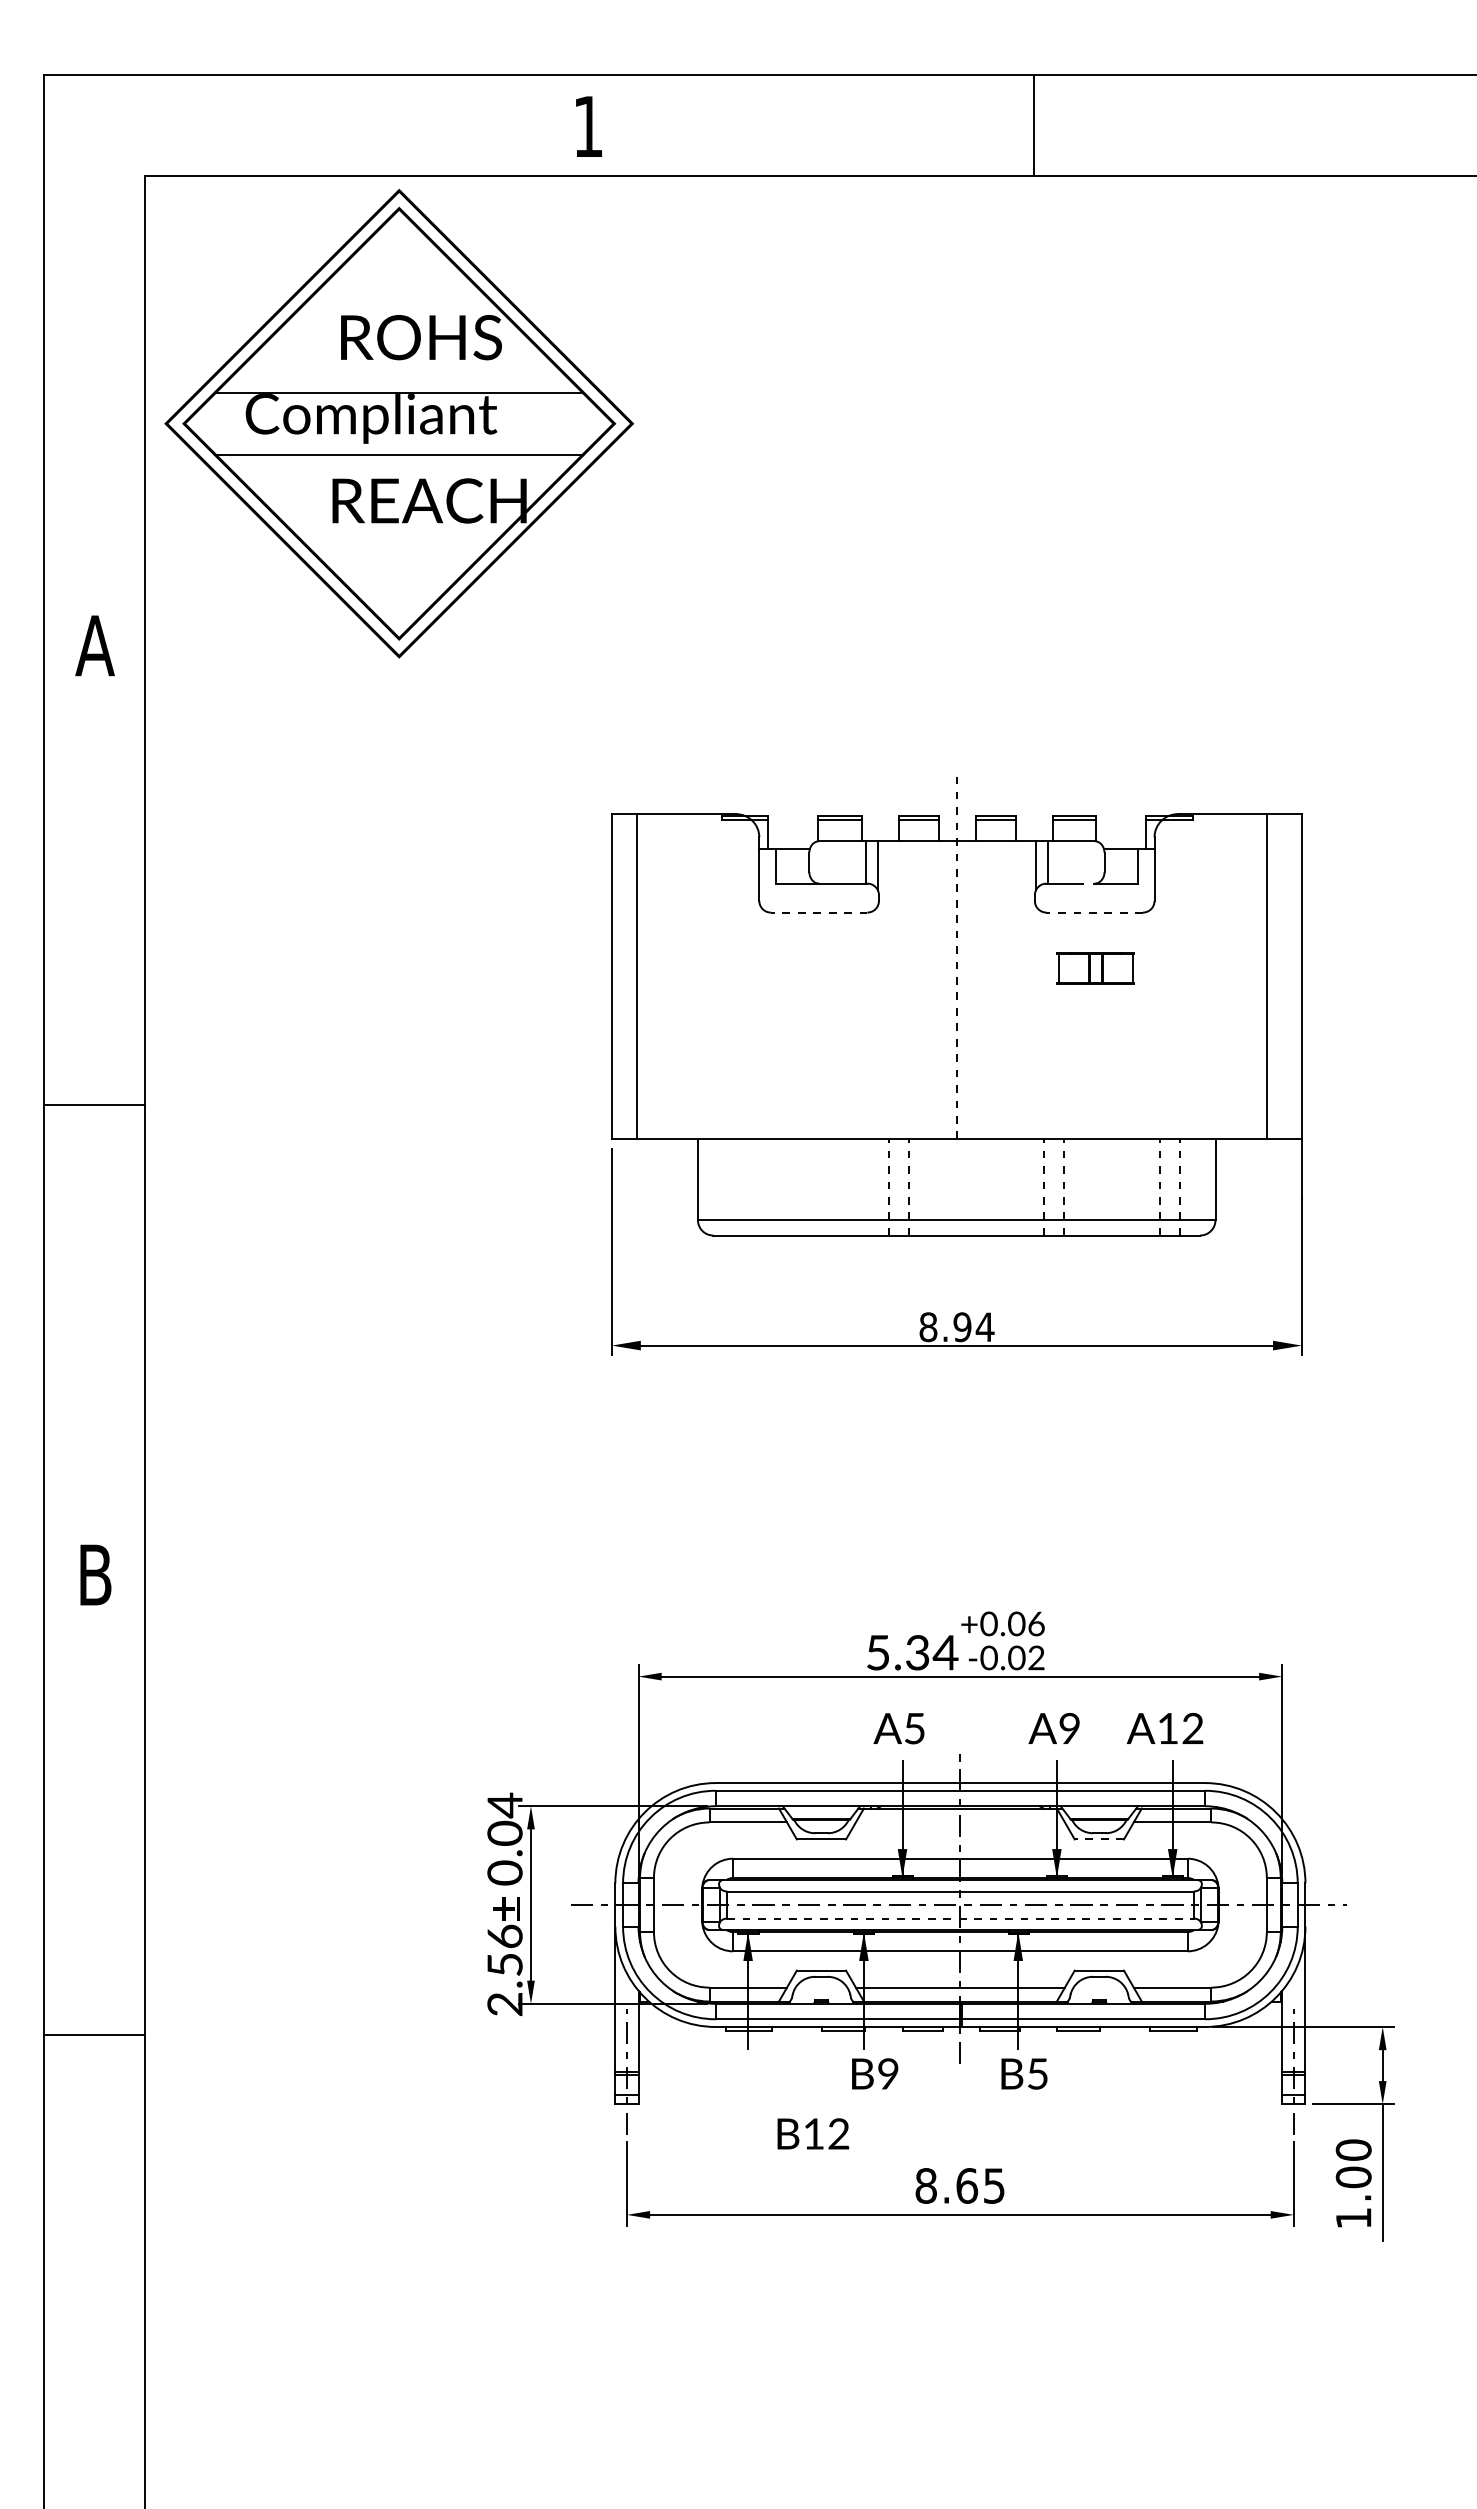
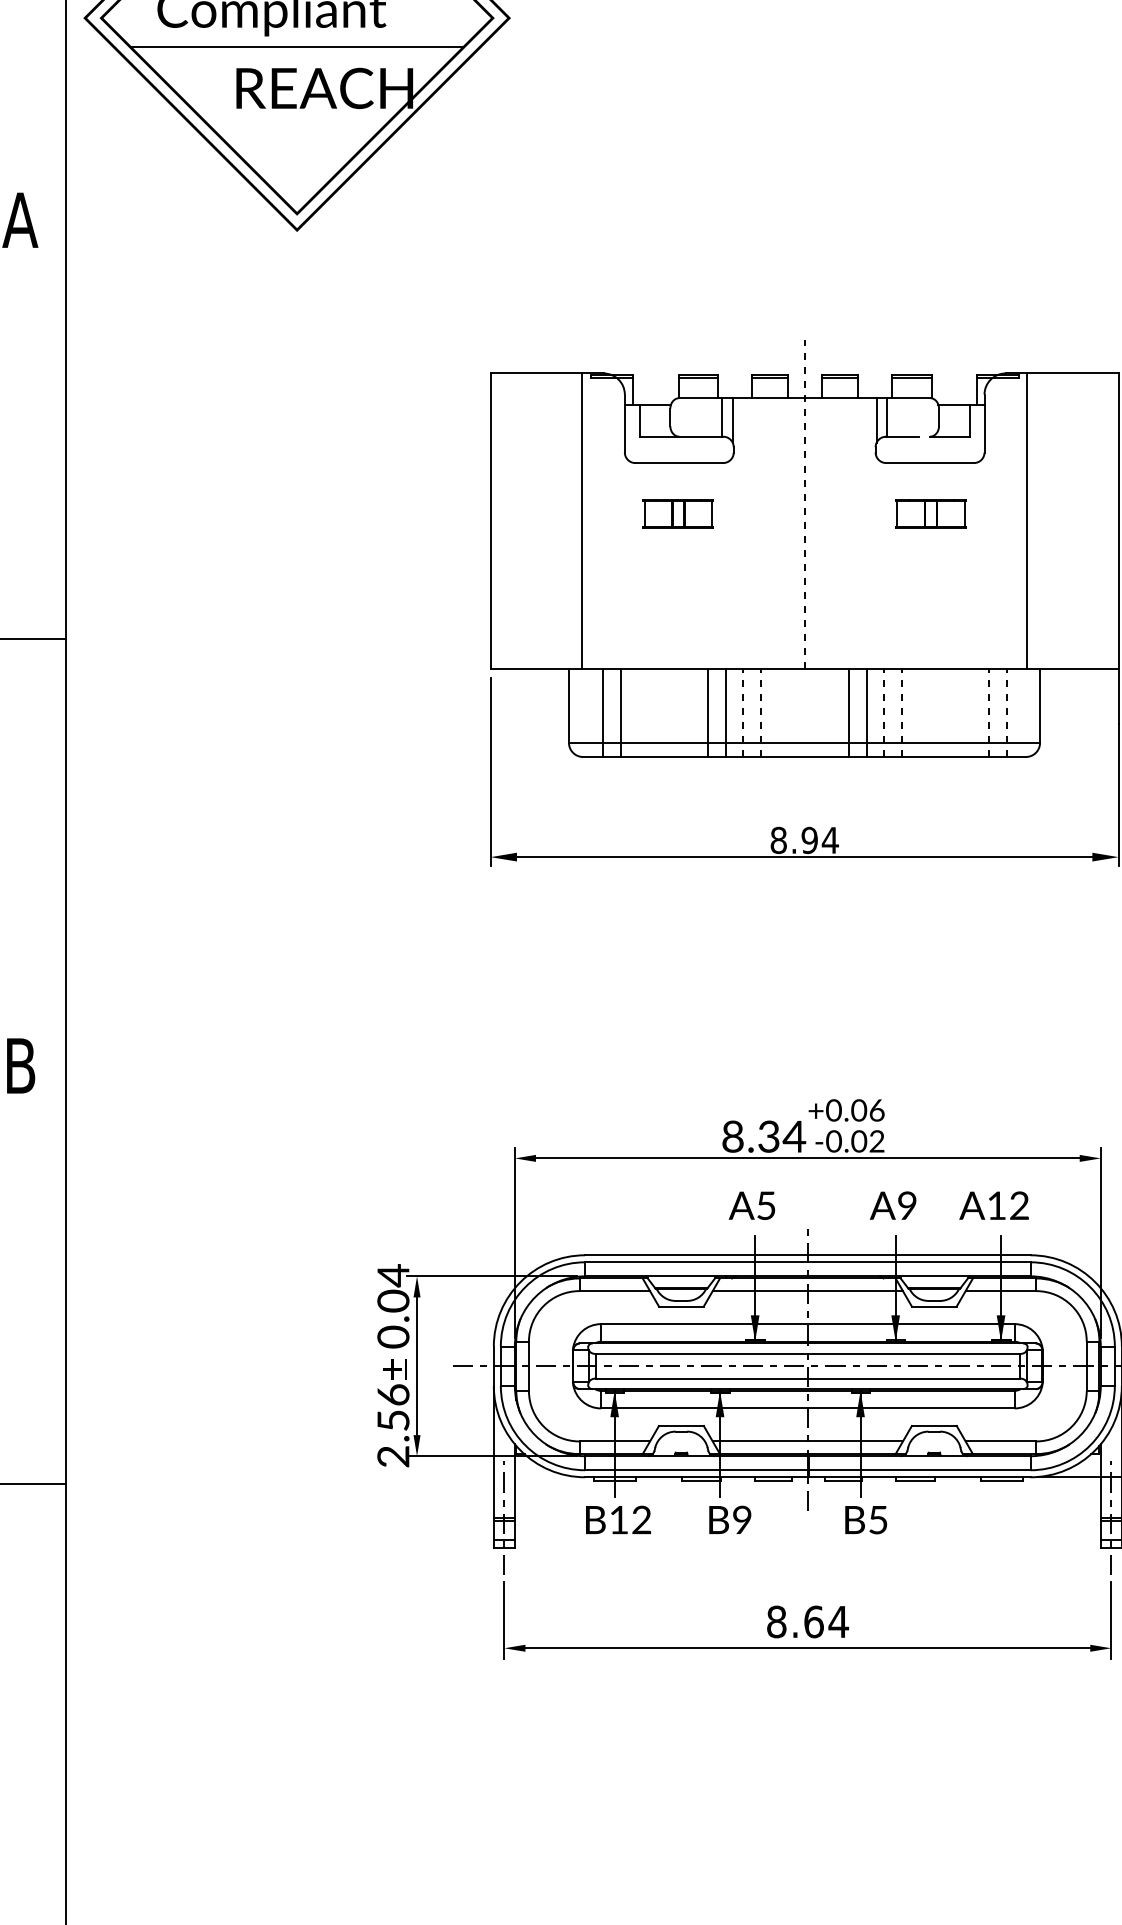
line: (818, 912) -> (678, 462), dashed -> solid
line: (1094, 912) -> (929, 462), dashed -> solid
part: (817, 968) -> (677, 513), added
line: (637, 976) -> (582, 521), moved
line: (1266, 976) -> (1027, 521), moved
line: (735, 1187) -> (603, 713), added
line: (755, 1187) -> (621, 713), added
line: (850, 1187) -> (707, 713), added
line: (870, 1187) -> (726, 713), added
line: (1005, 1187) -> (848, 713), added
line: (1025, 1187) -> (867, 713), added
text: (877, 1652) -> (732, 1136), 5.34 -> 8.34
line: (959, 1822) -> (807, 1291), added
line: (1099, 1839) -> (934, 1306), dashed -> solid
line: (960, 1918) -> (807, 1378), dashed -> solid
text: (813, 2133) -> (618, 1519), moved
text: (994, 2185) -> (838, 1621), 8.65 -> 8.64

